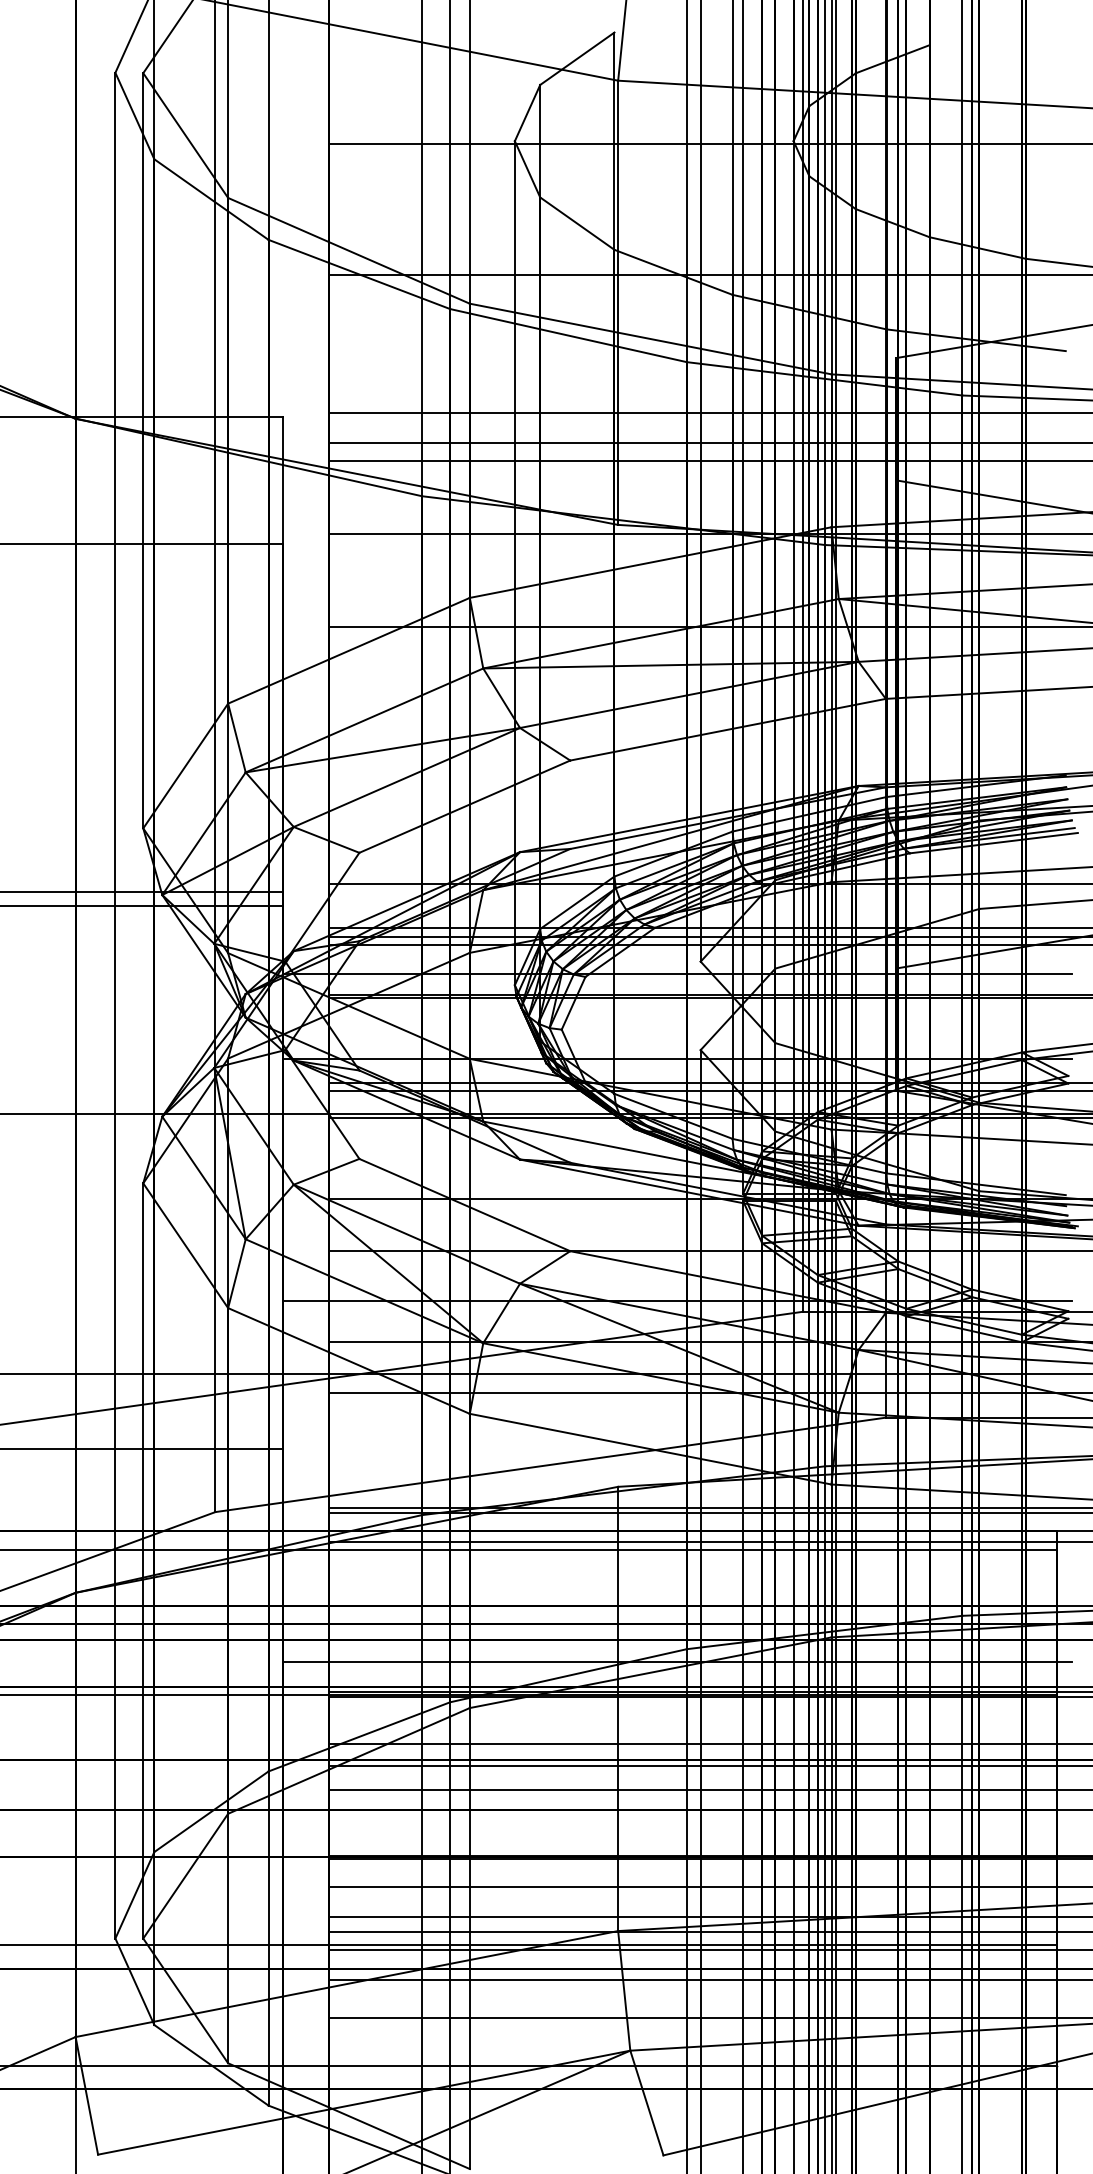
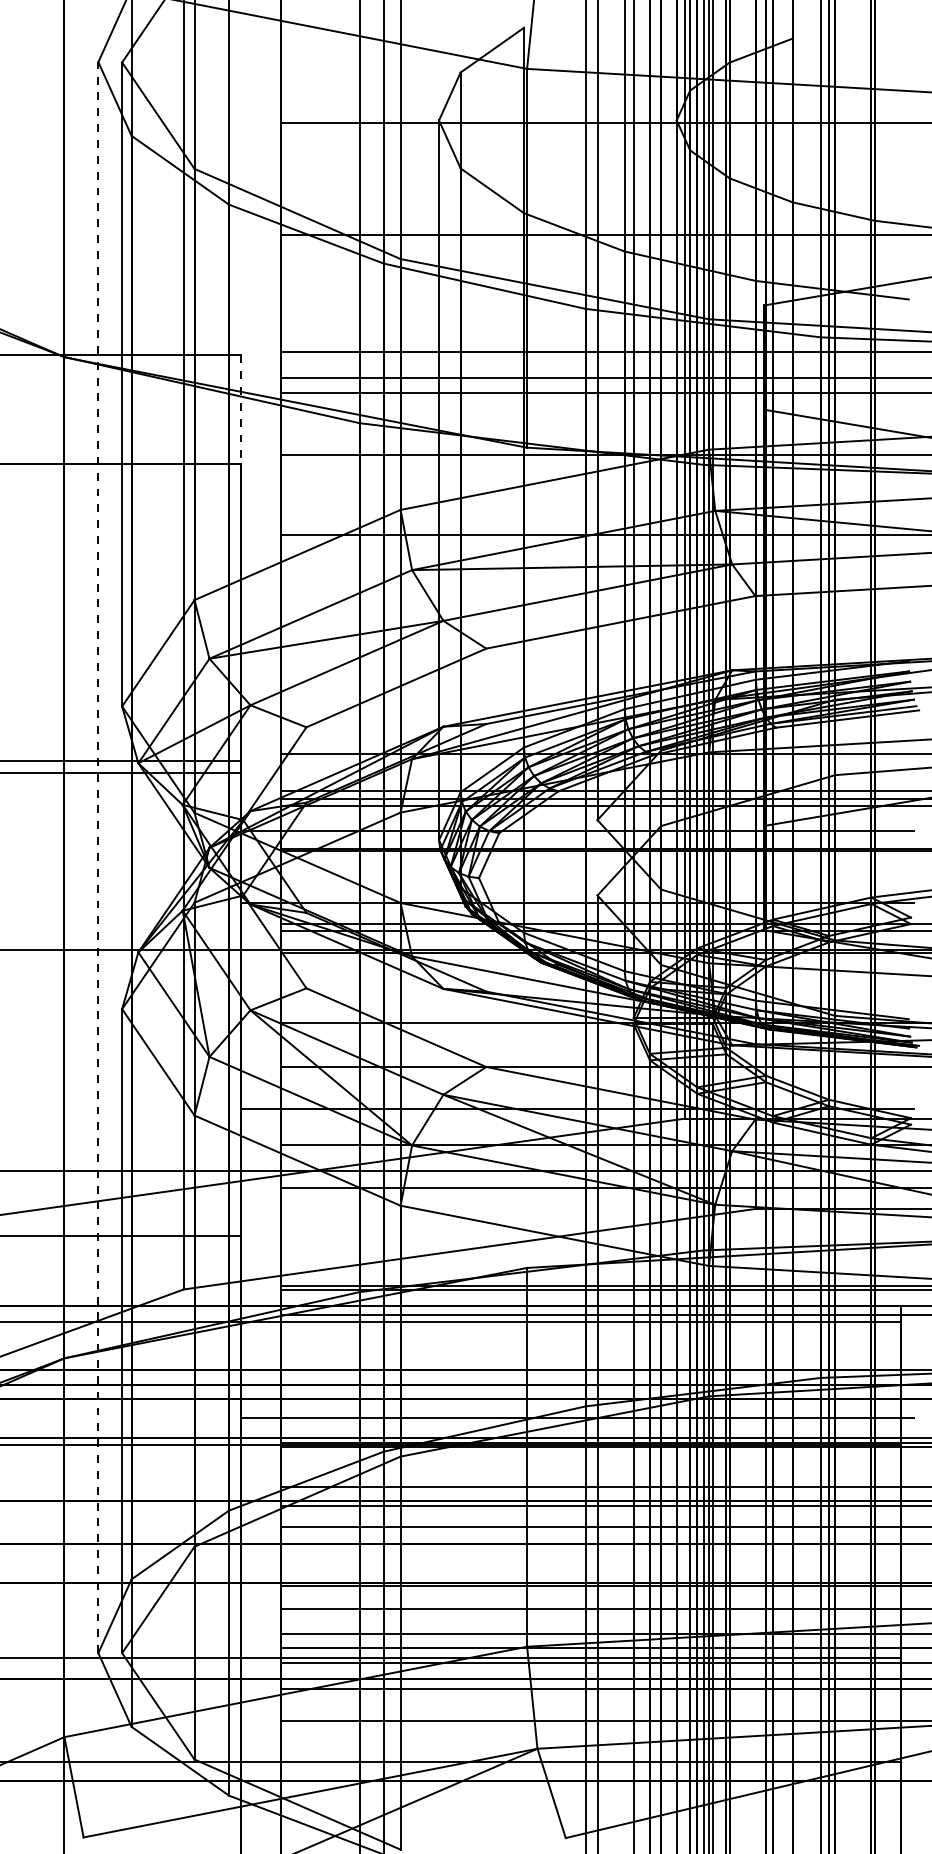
line: (282, 481) -> (240, 410), solid -> dashed
line: (115, 1005) -> (98, 857), solid -> dashed

